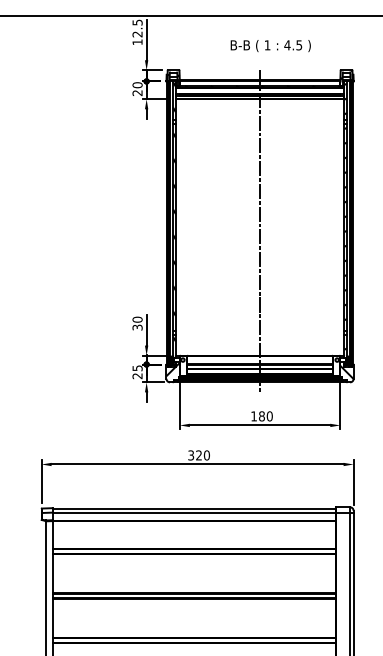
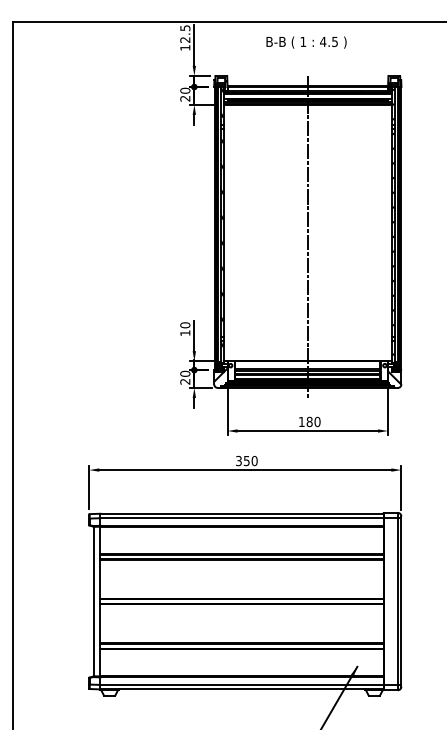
text: (270, 45) -> (306, 42), moved
text: (137, 327) -> (185, 333), 30 -> 10
text: (137, 367) -> (185, 373), 25 -> 20
text: (198, 454) -> (246, 460), 320 -> 350

